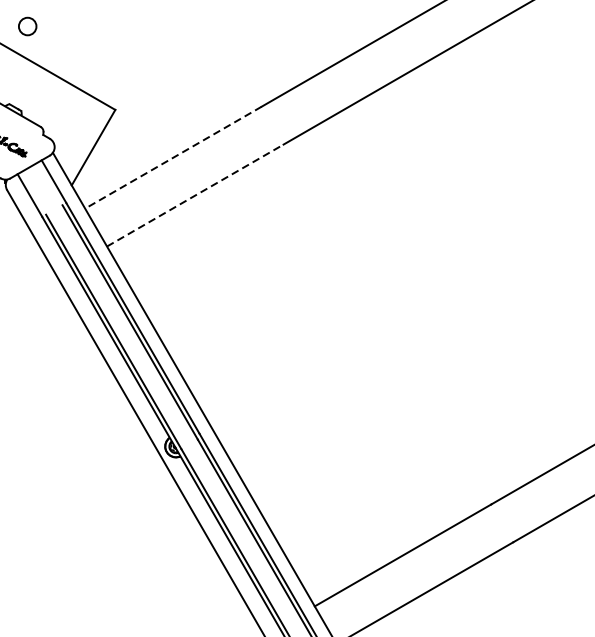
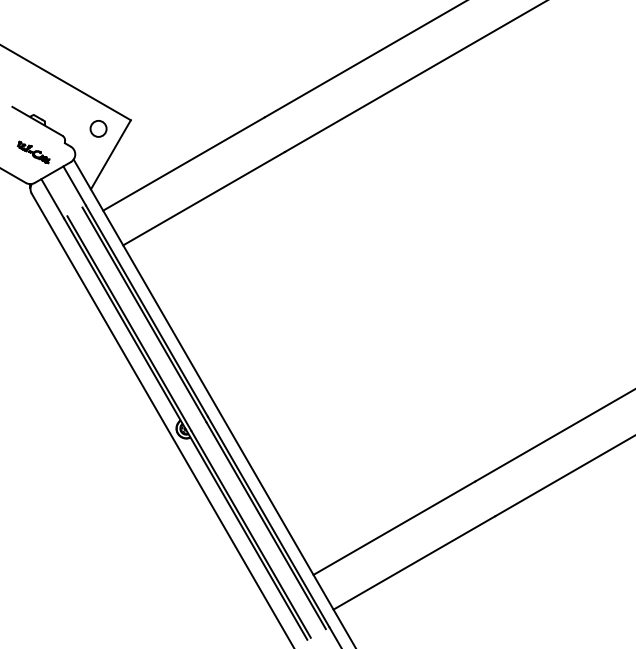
circle: (27, 26) -> (98, 128), moved
line: (172, 158) -> (183, 164), dashed -> solid
line: (195, 195) -> (204, 198), dashed -> solid

